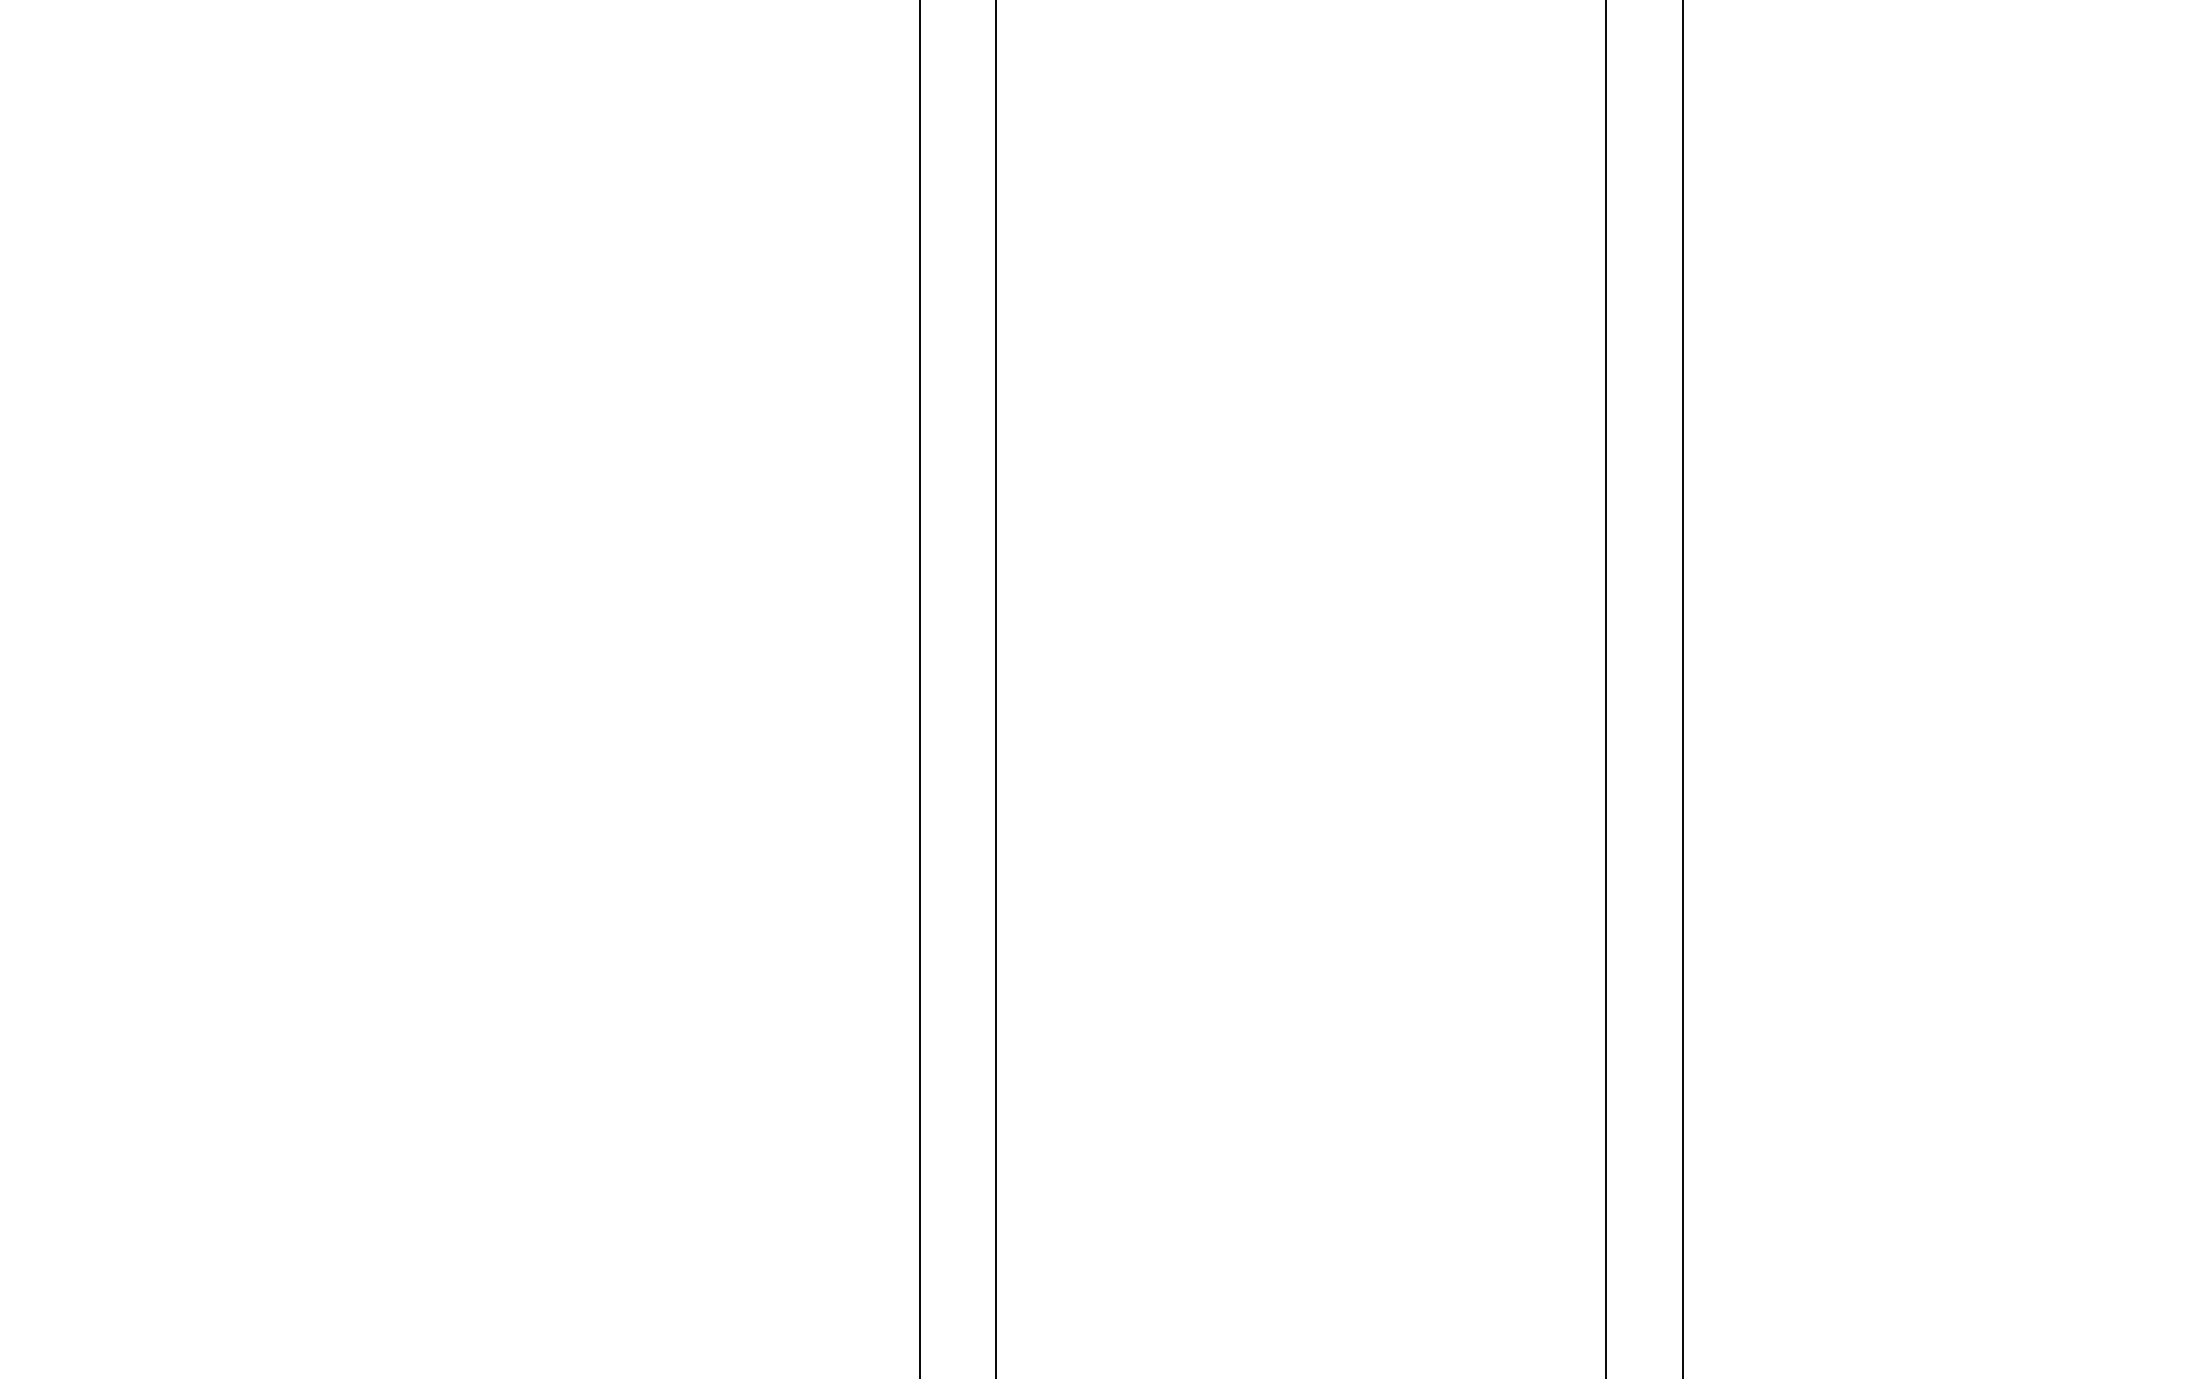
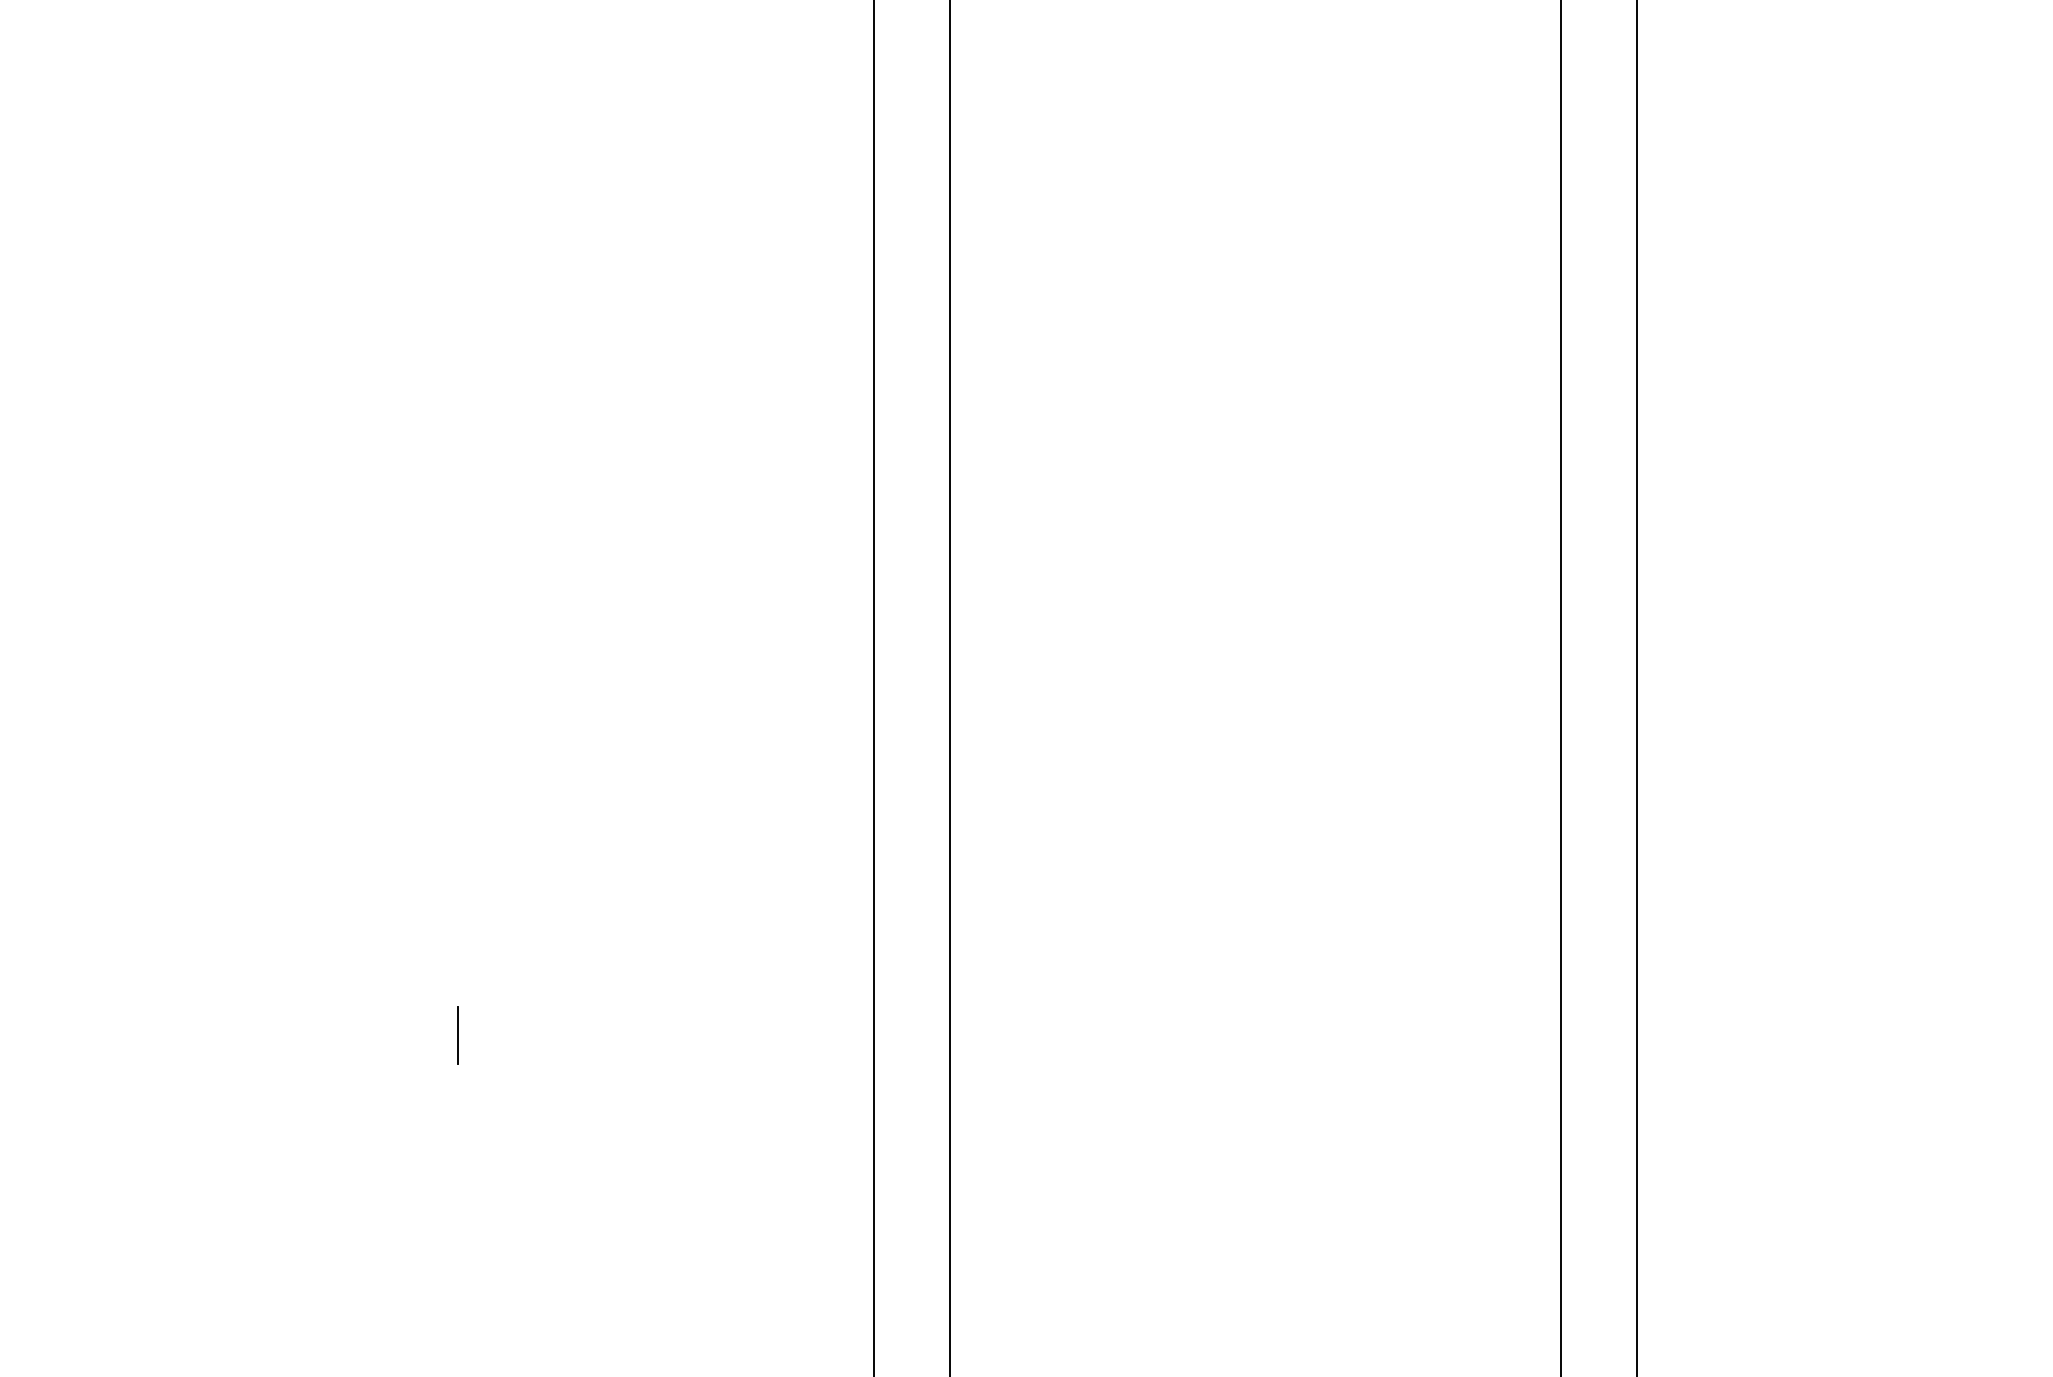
line: (503, 1144) -> (457, 1035), added

